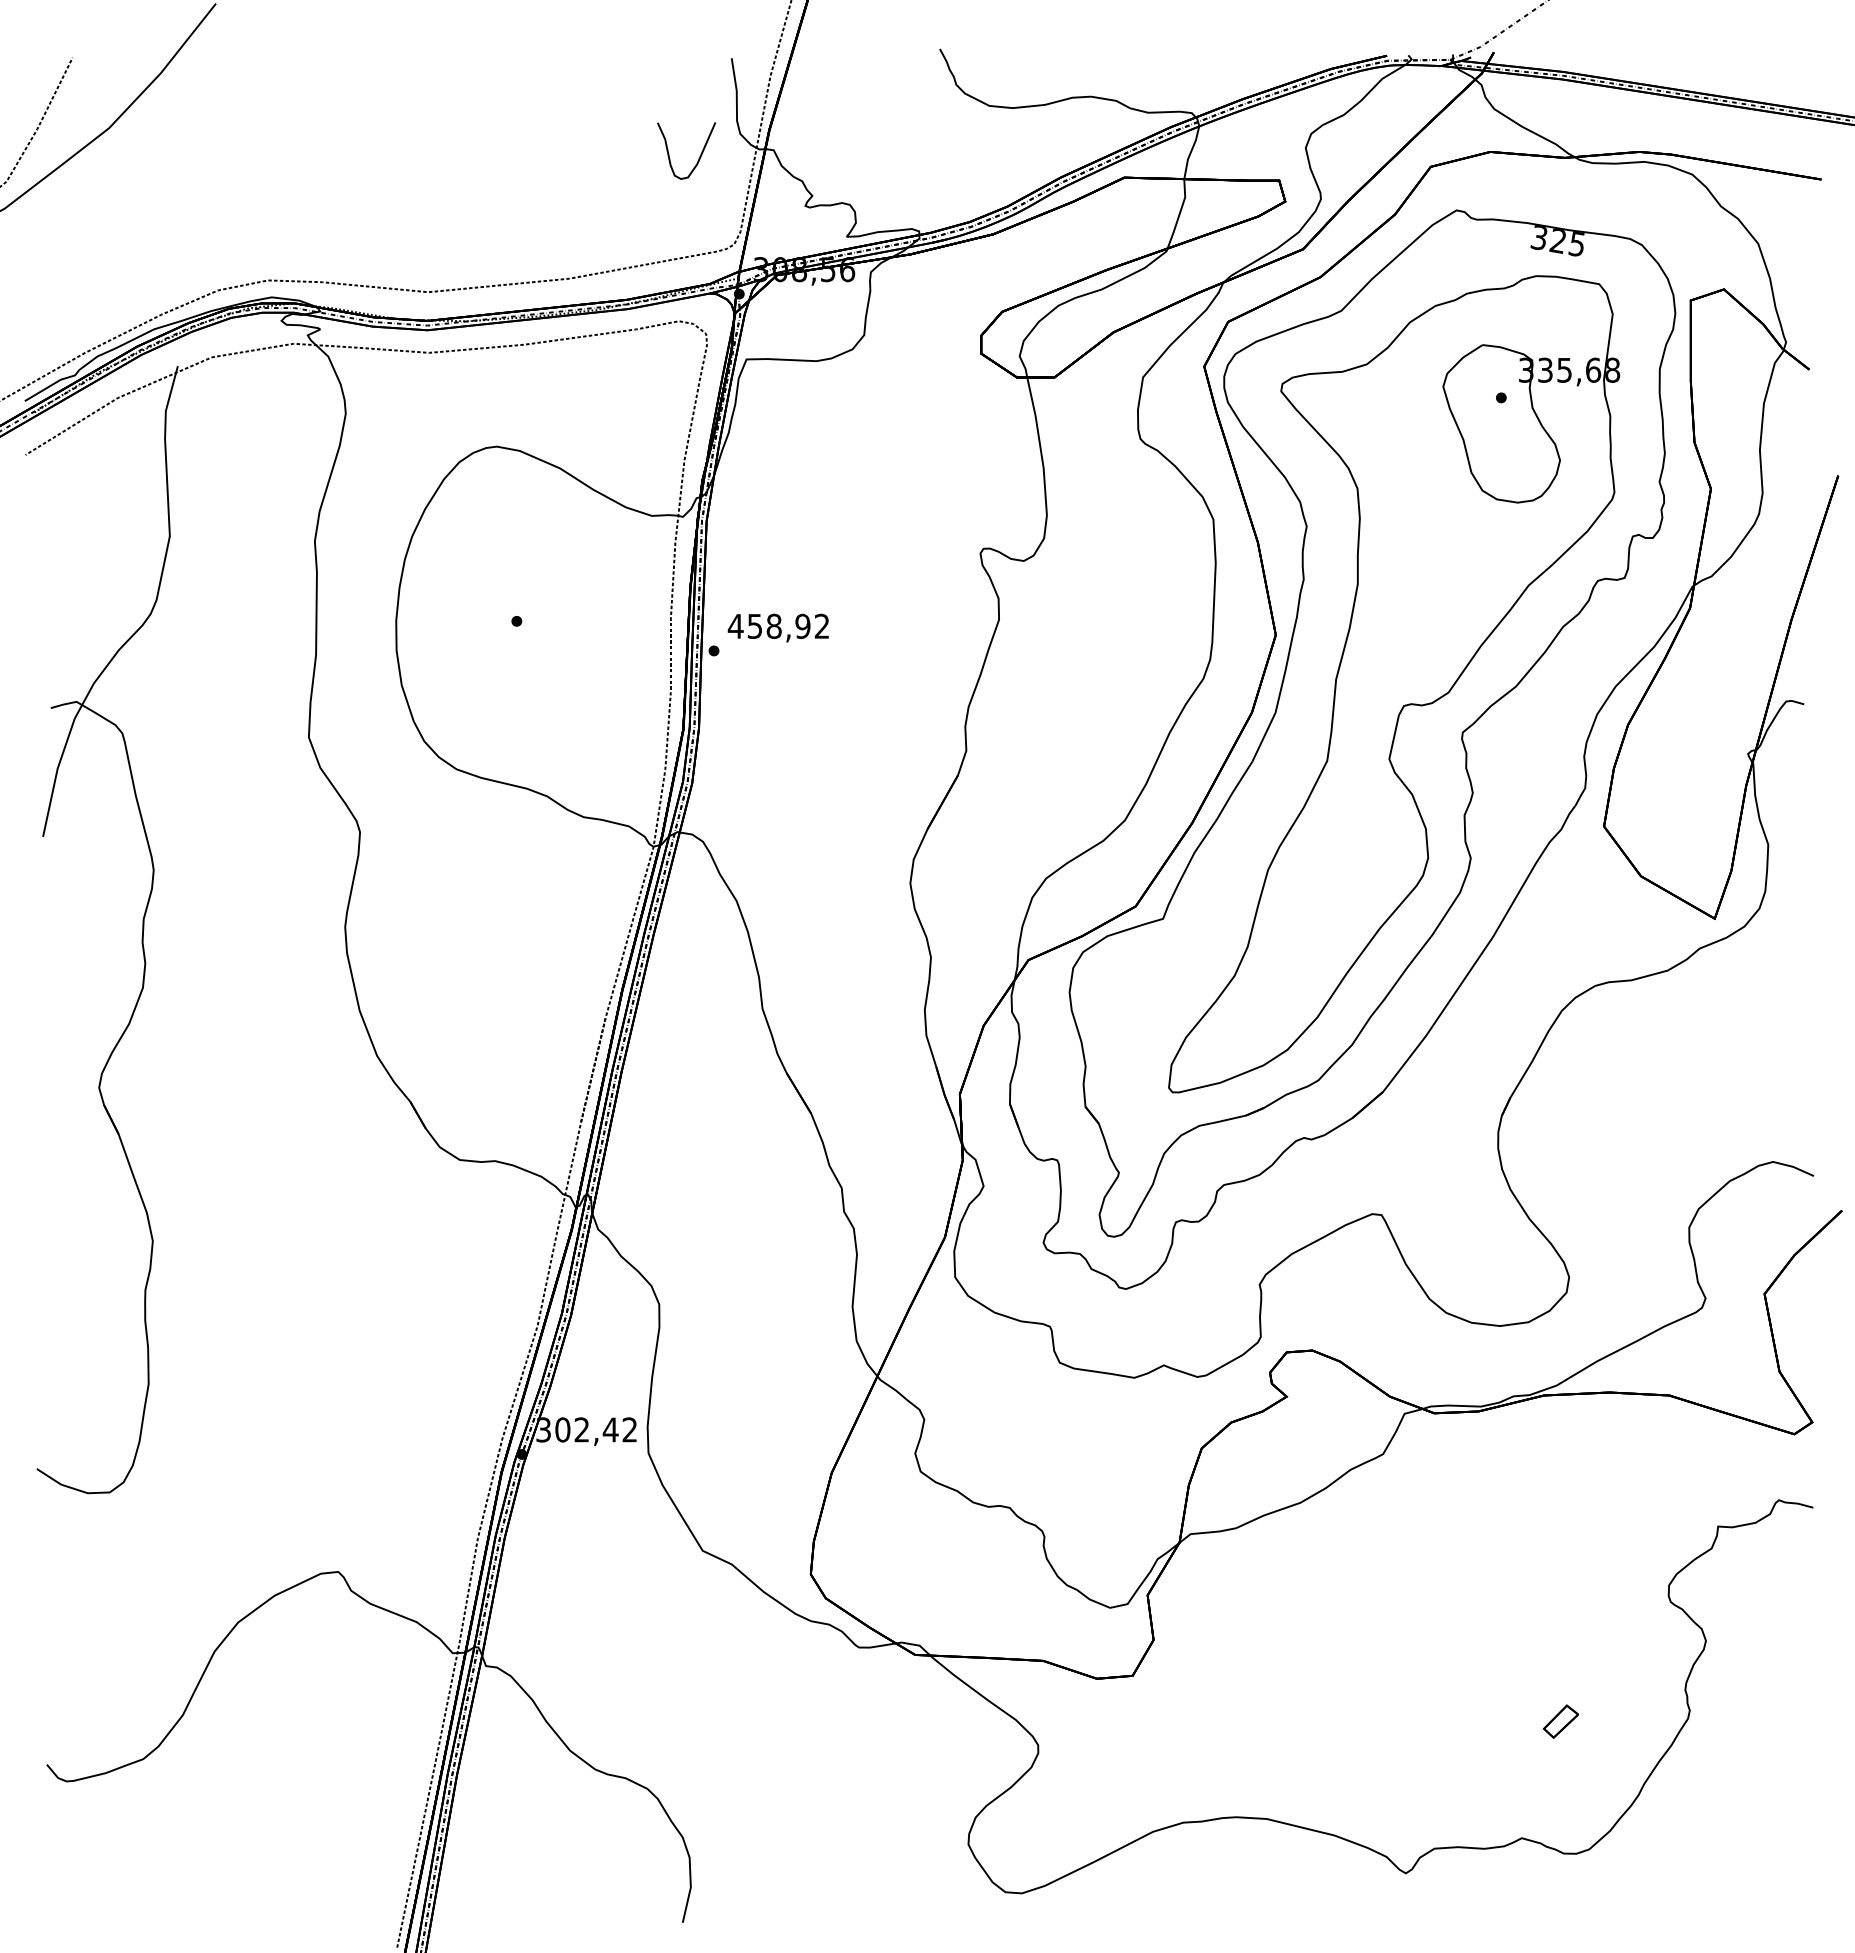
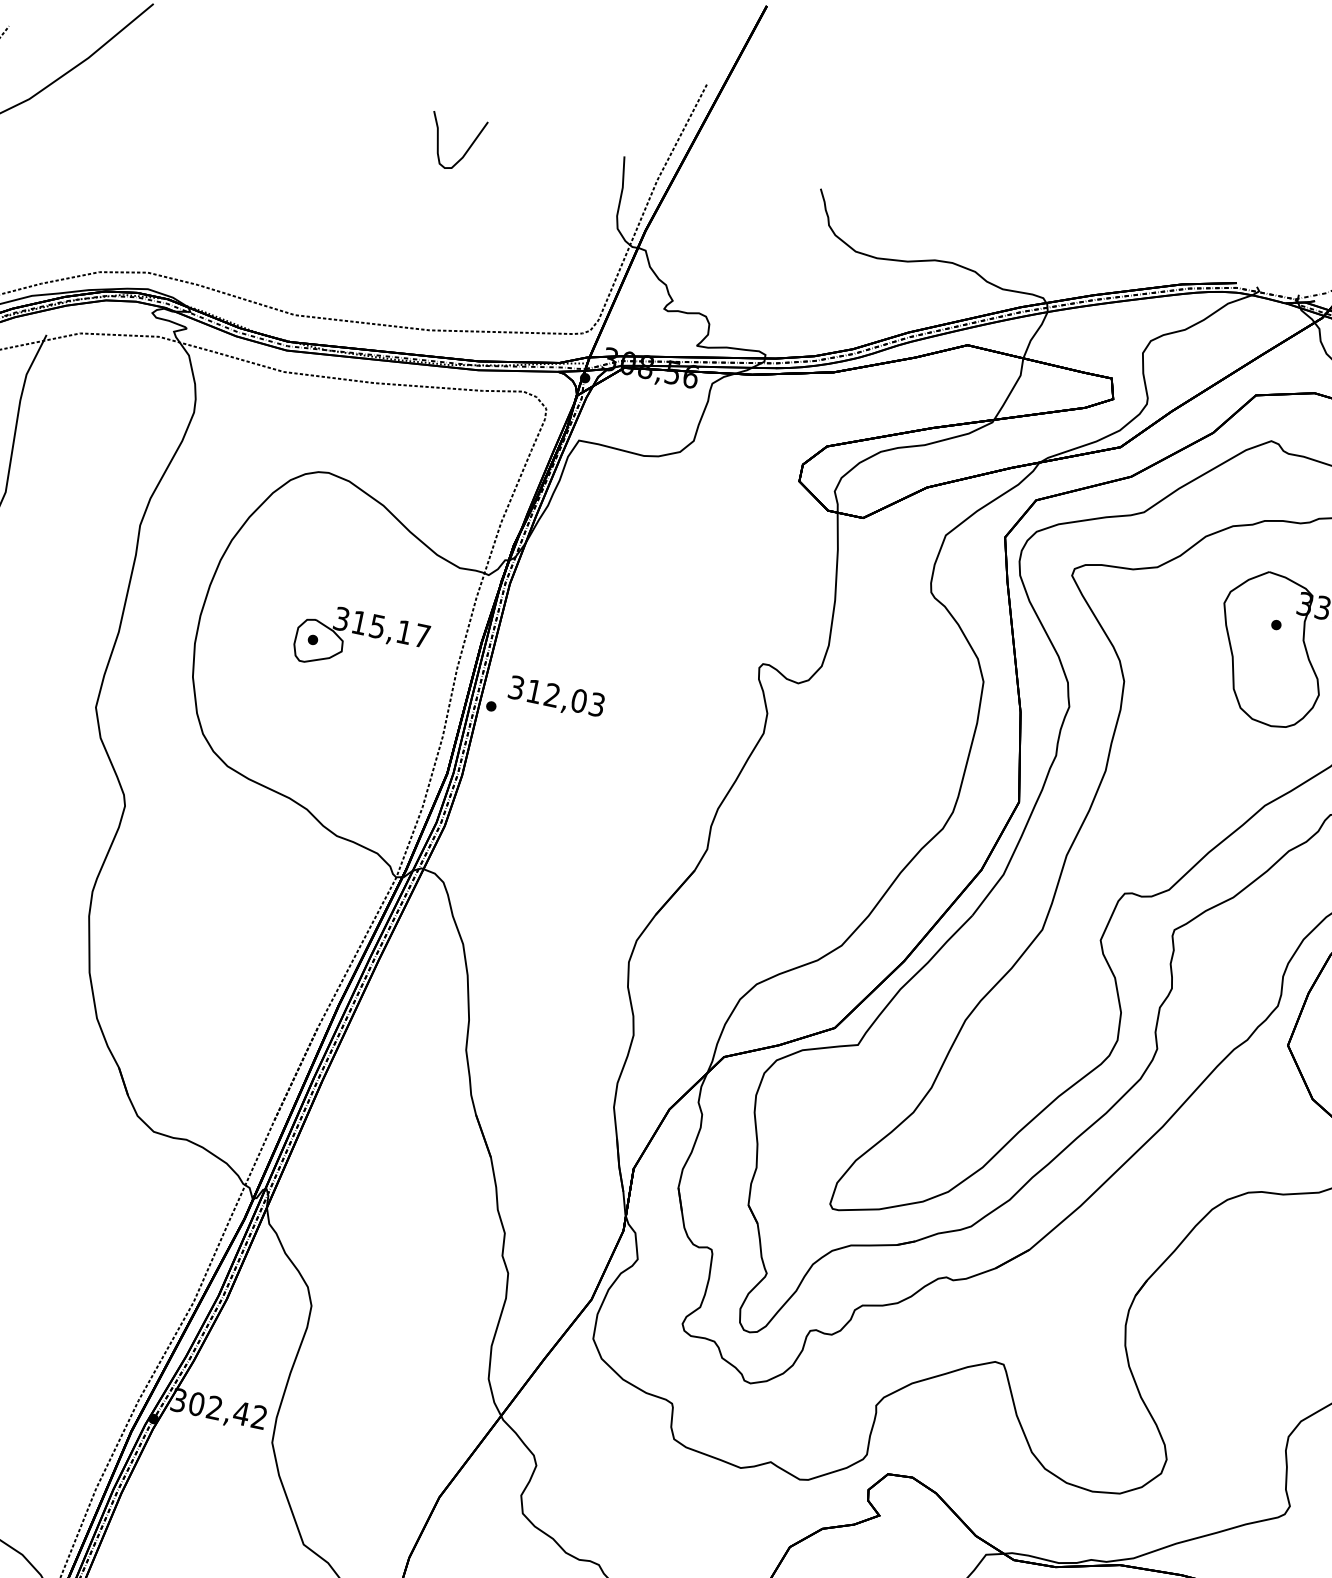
curve: (700, 153) -> (468, 148), moved
part: (566, 605) -> (362, 634), added
text: (778, 625) -> (556, 695), 458,92 -> 312,03

